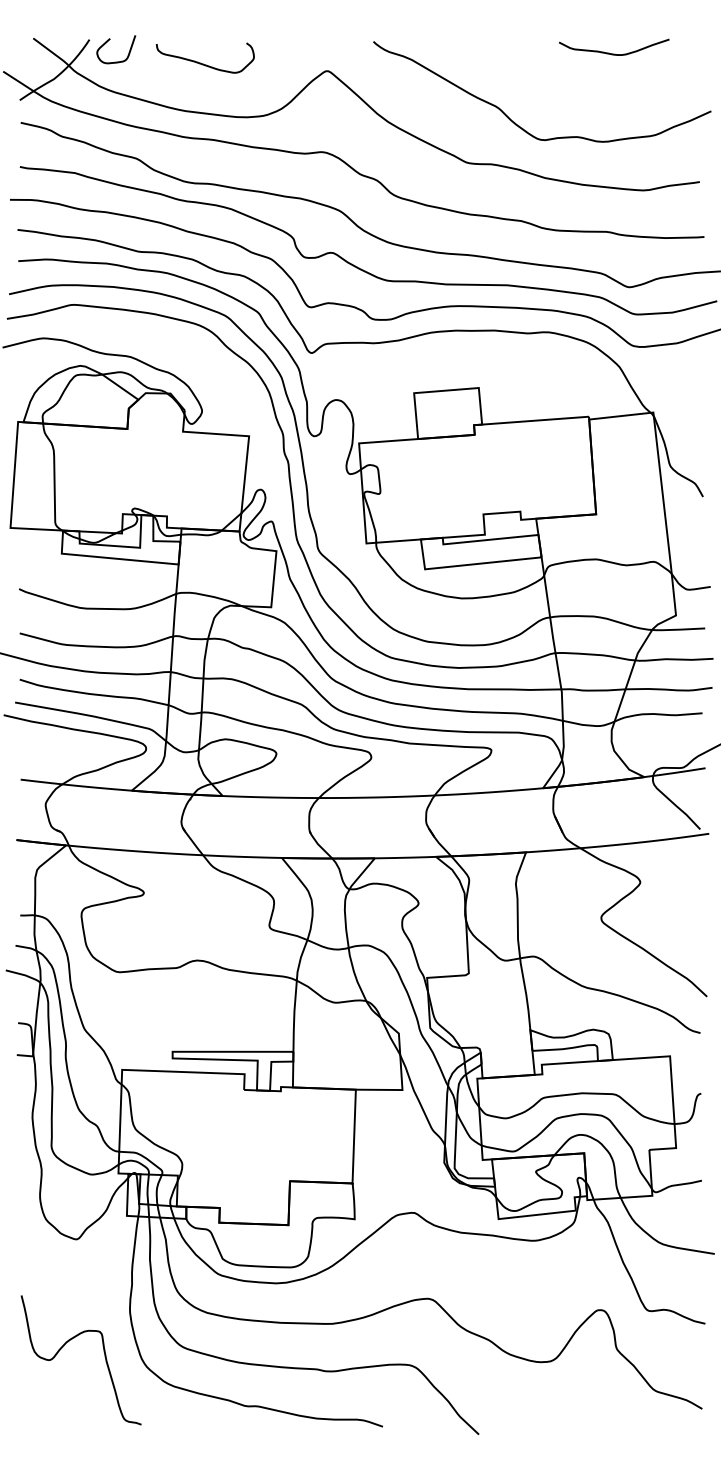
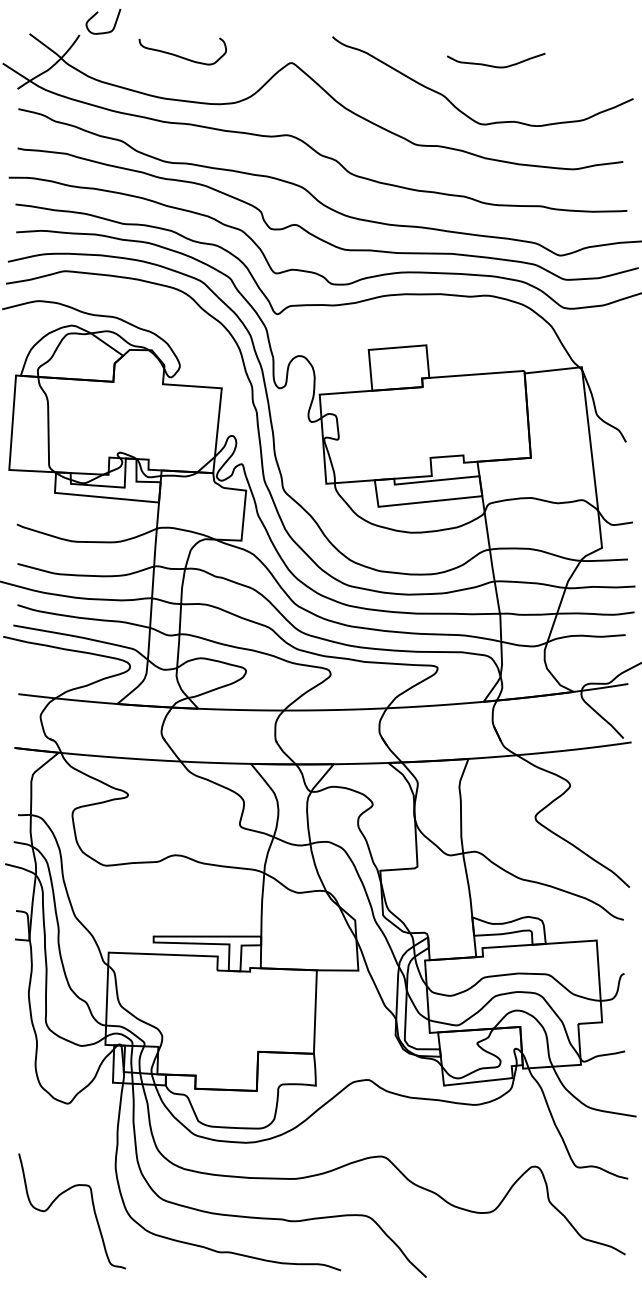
curve: (108, 41) -> (96, 14), moved
curve: (614, 53) -> (496, 66), moved

